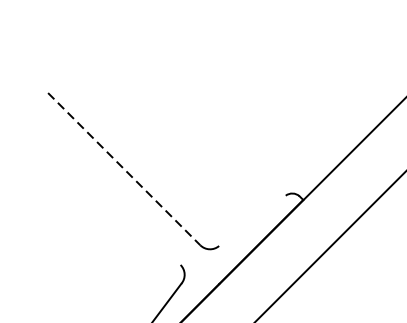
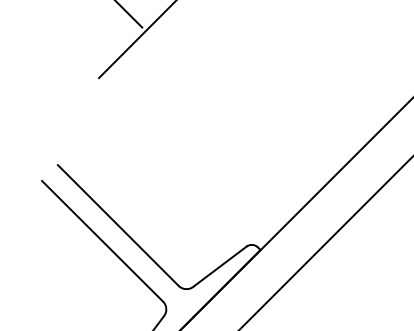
line: (124, 169) -> (118, 225), dashed -> solid
line: (104, 188) -> (102, 240), added
line: (251, 220) -> (219, 266), added

